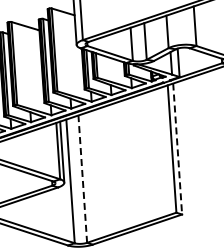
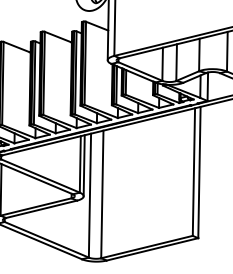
line: (177, 148) -> (199, 172), dashed -> solid
line: (82, 179) -> (102, 194), dashed -> solid

